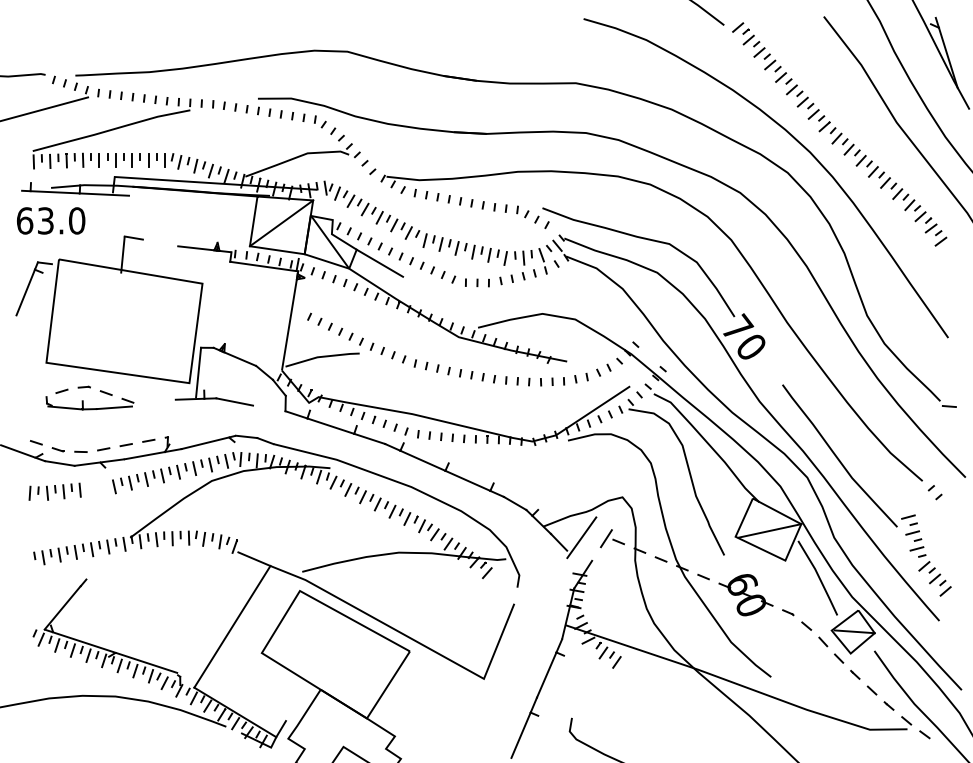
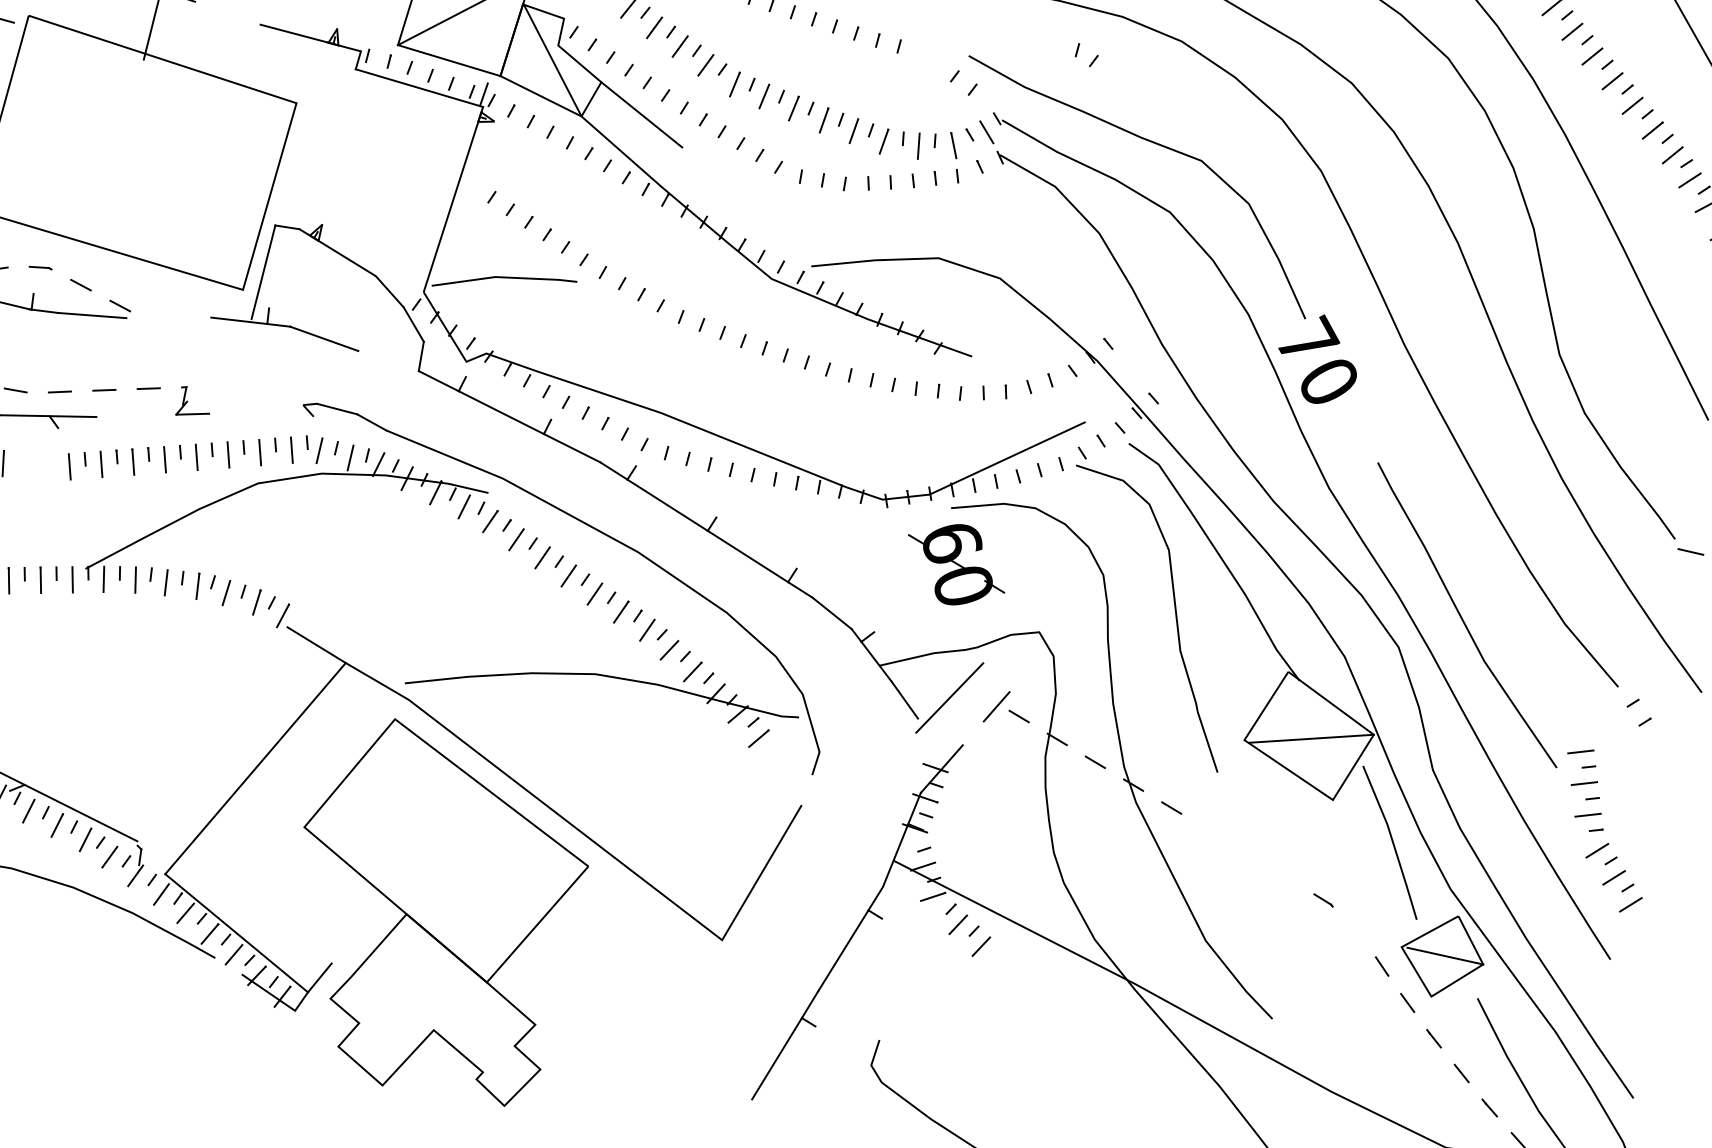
part: (522, 211) -> (1086, 54), moved
line: (204, 443) -> (254, 409), removed
line: (144, 455) -> (136, 415), removed
part: (745, 595) -> (955, 565), moved
line: (806, 625) -> (1354, 930), removed

